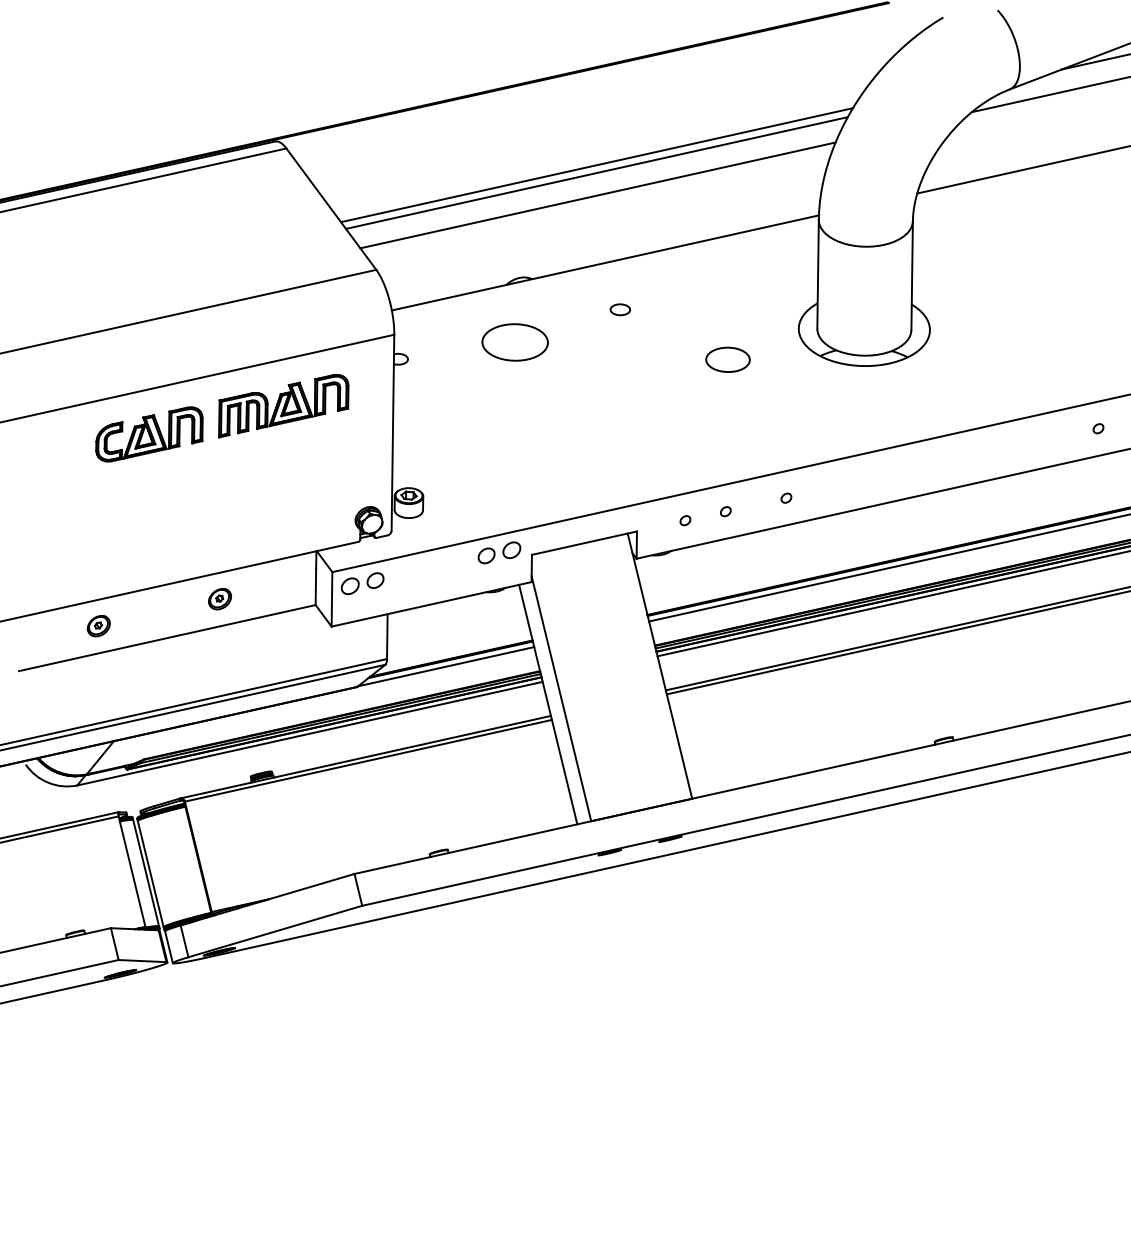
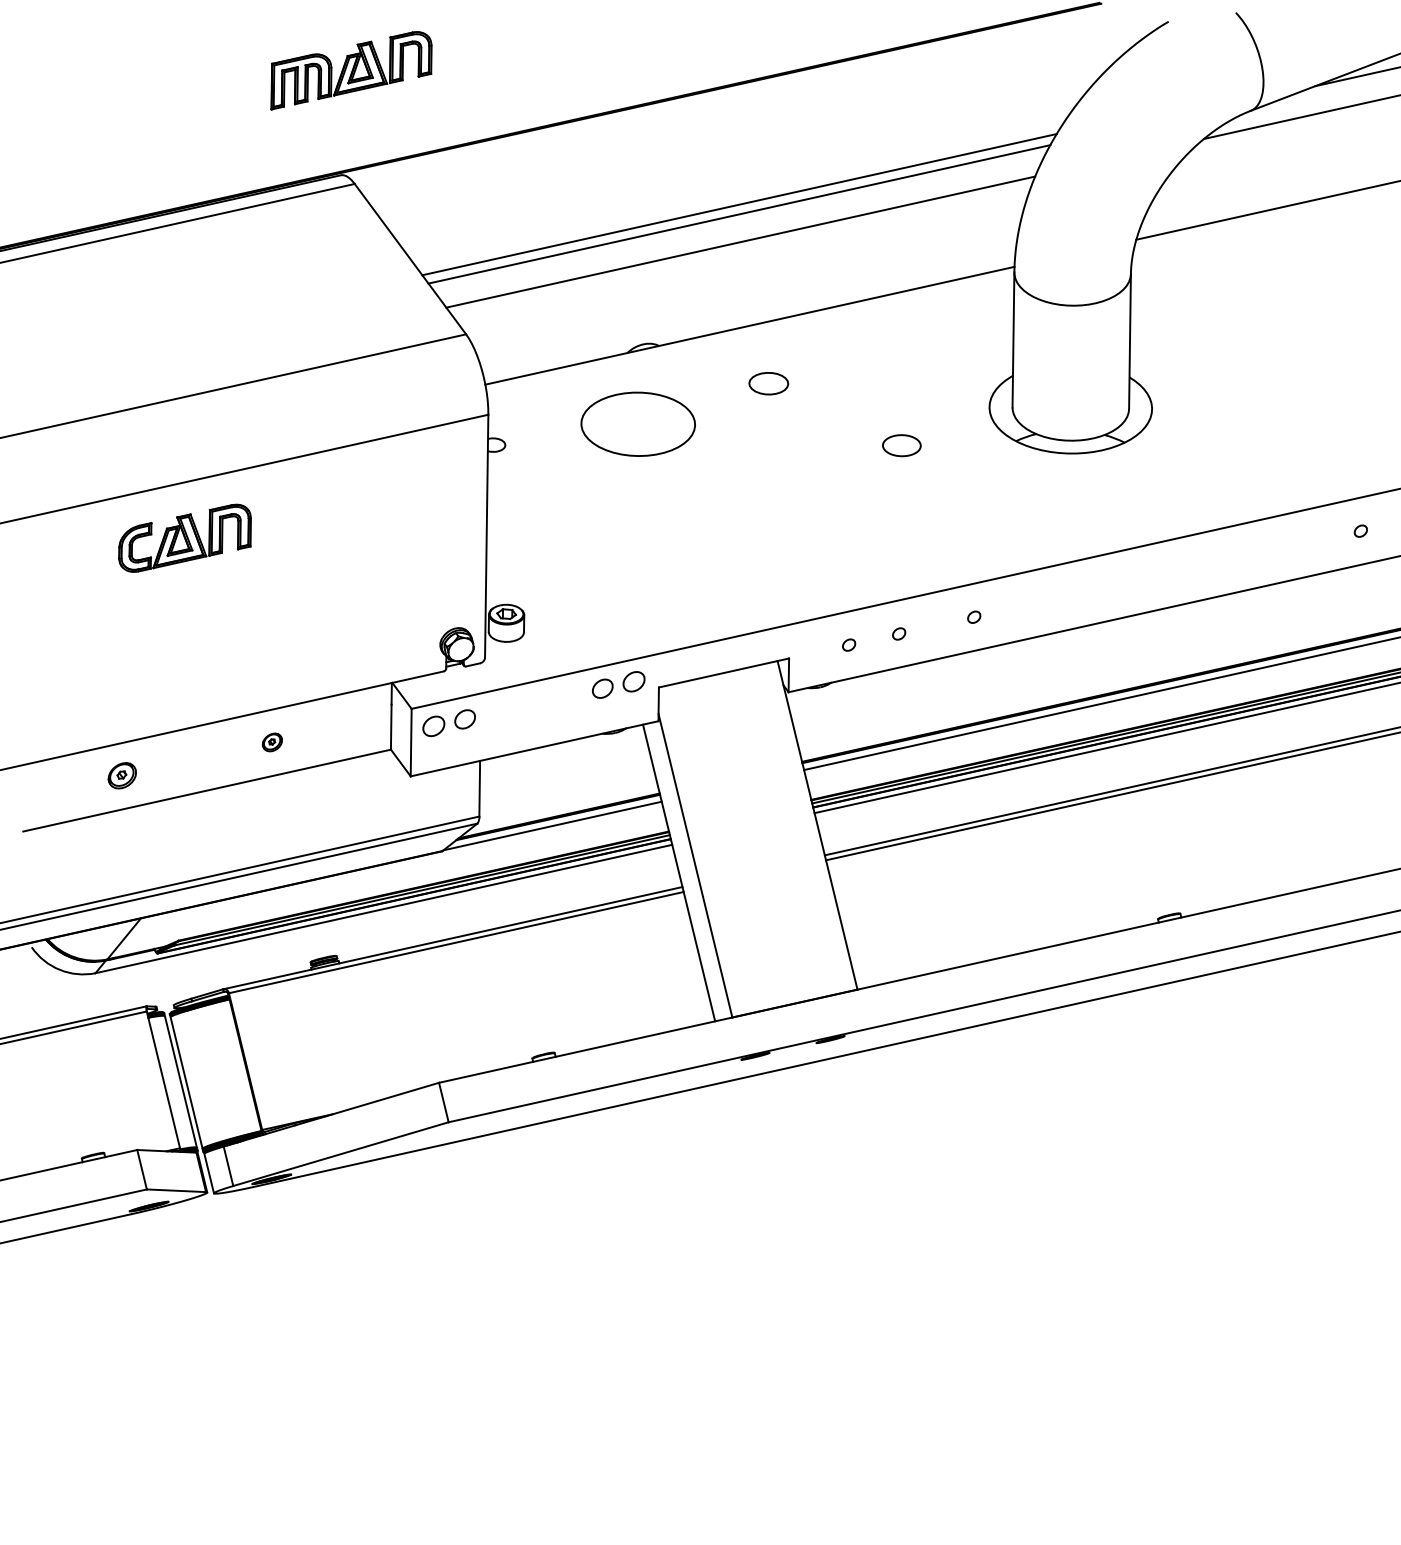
part: (619, 309) -> (767, 383), size x1.6
part: (514, 342) -> (637, 424), size x1.4
part: (727, 359) -> (901, 445), size x0.7
part: (283, 406) -> (351, 71), moved
part: (219, 599) -> (271, 742), size x0.7

